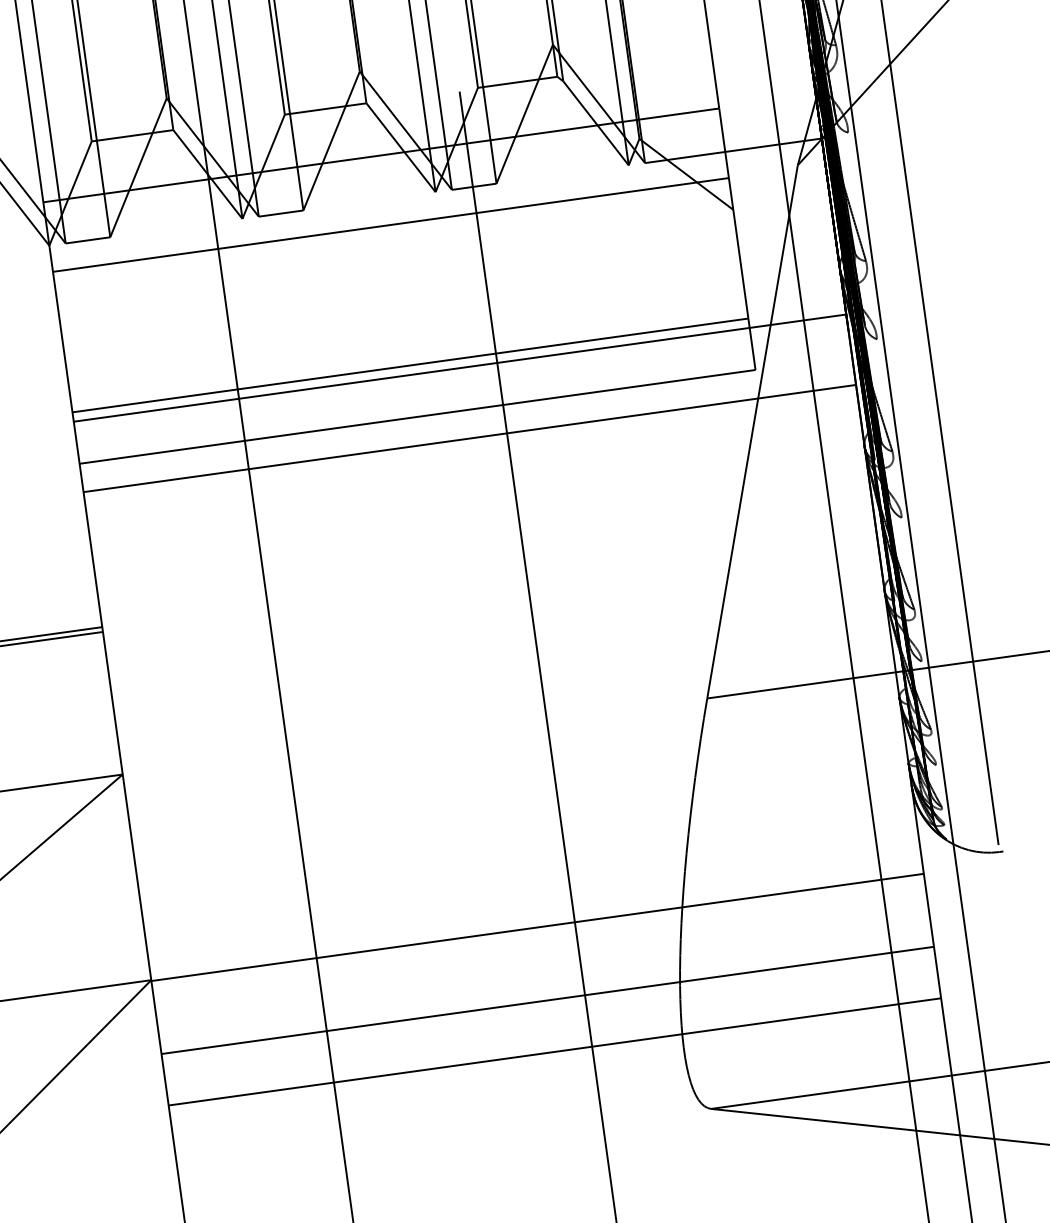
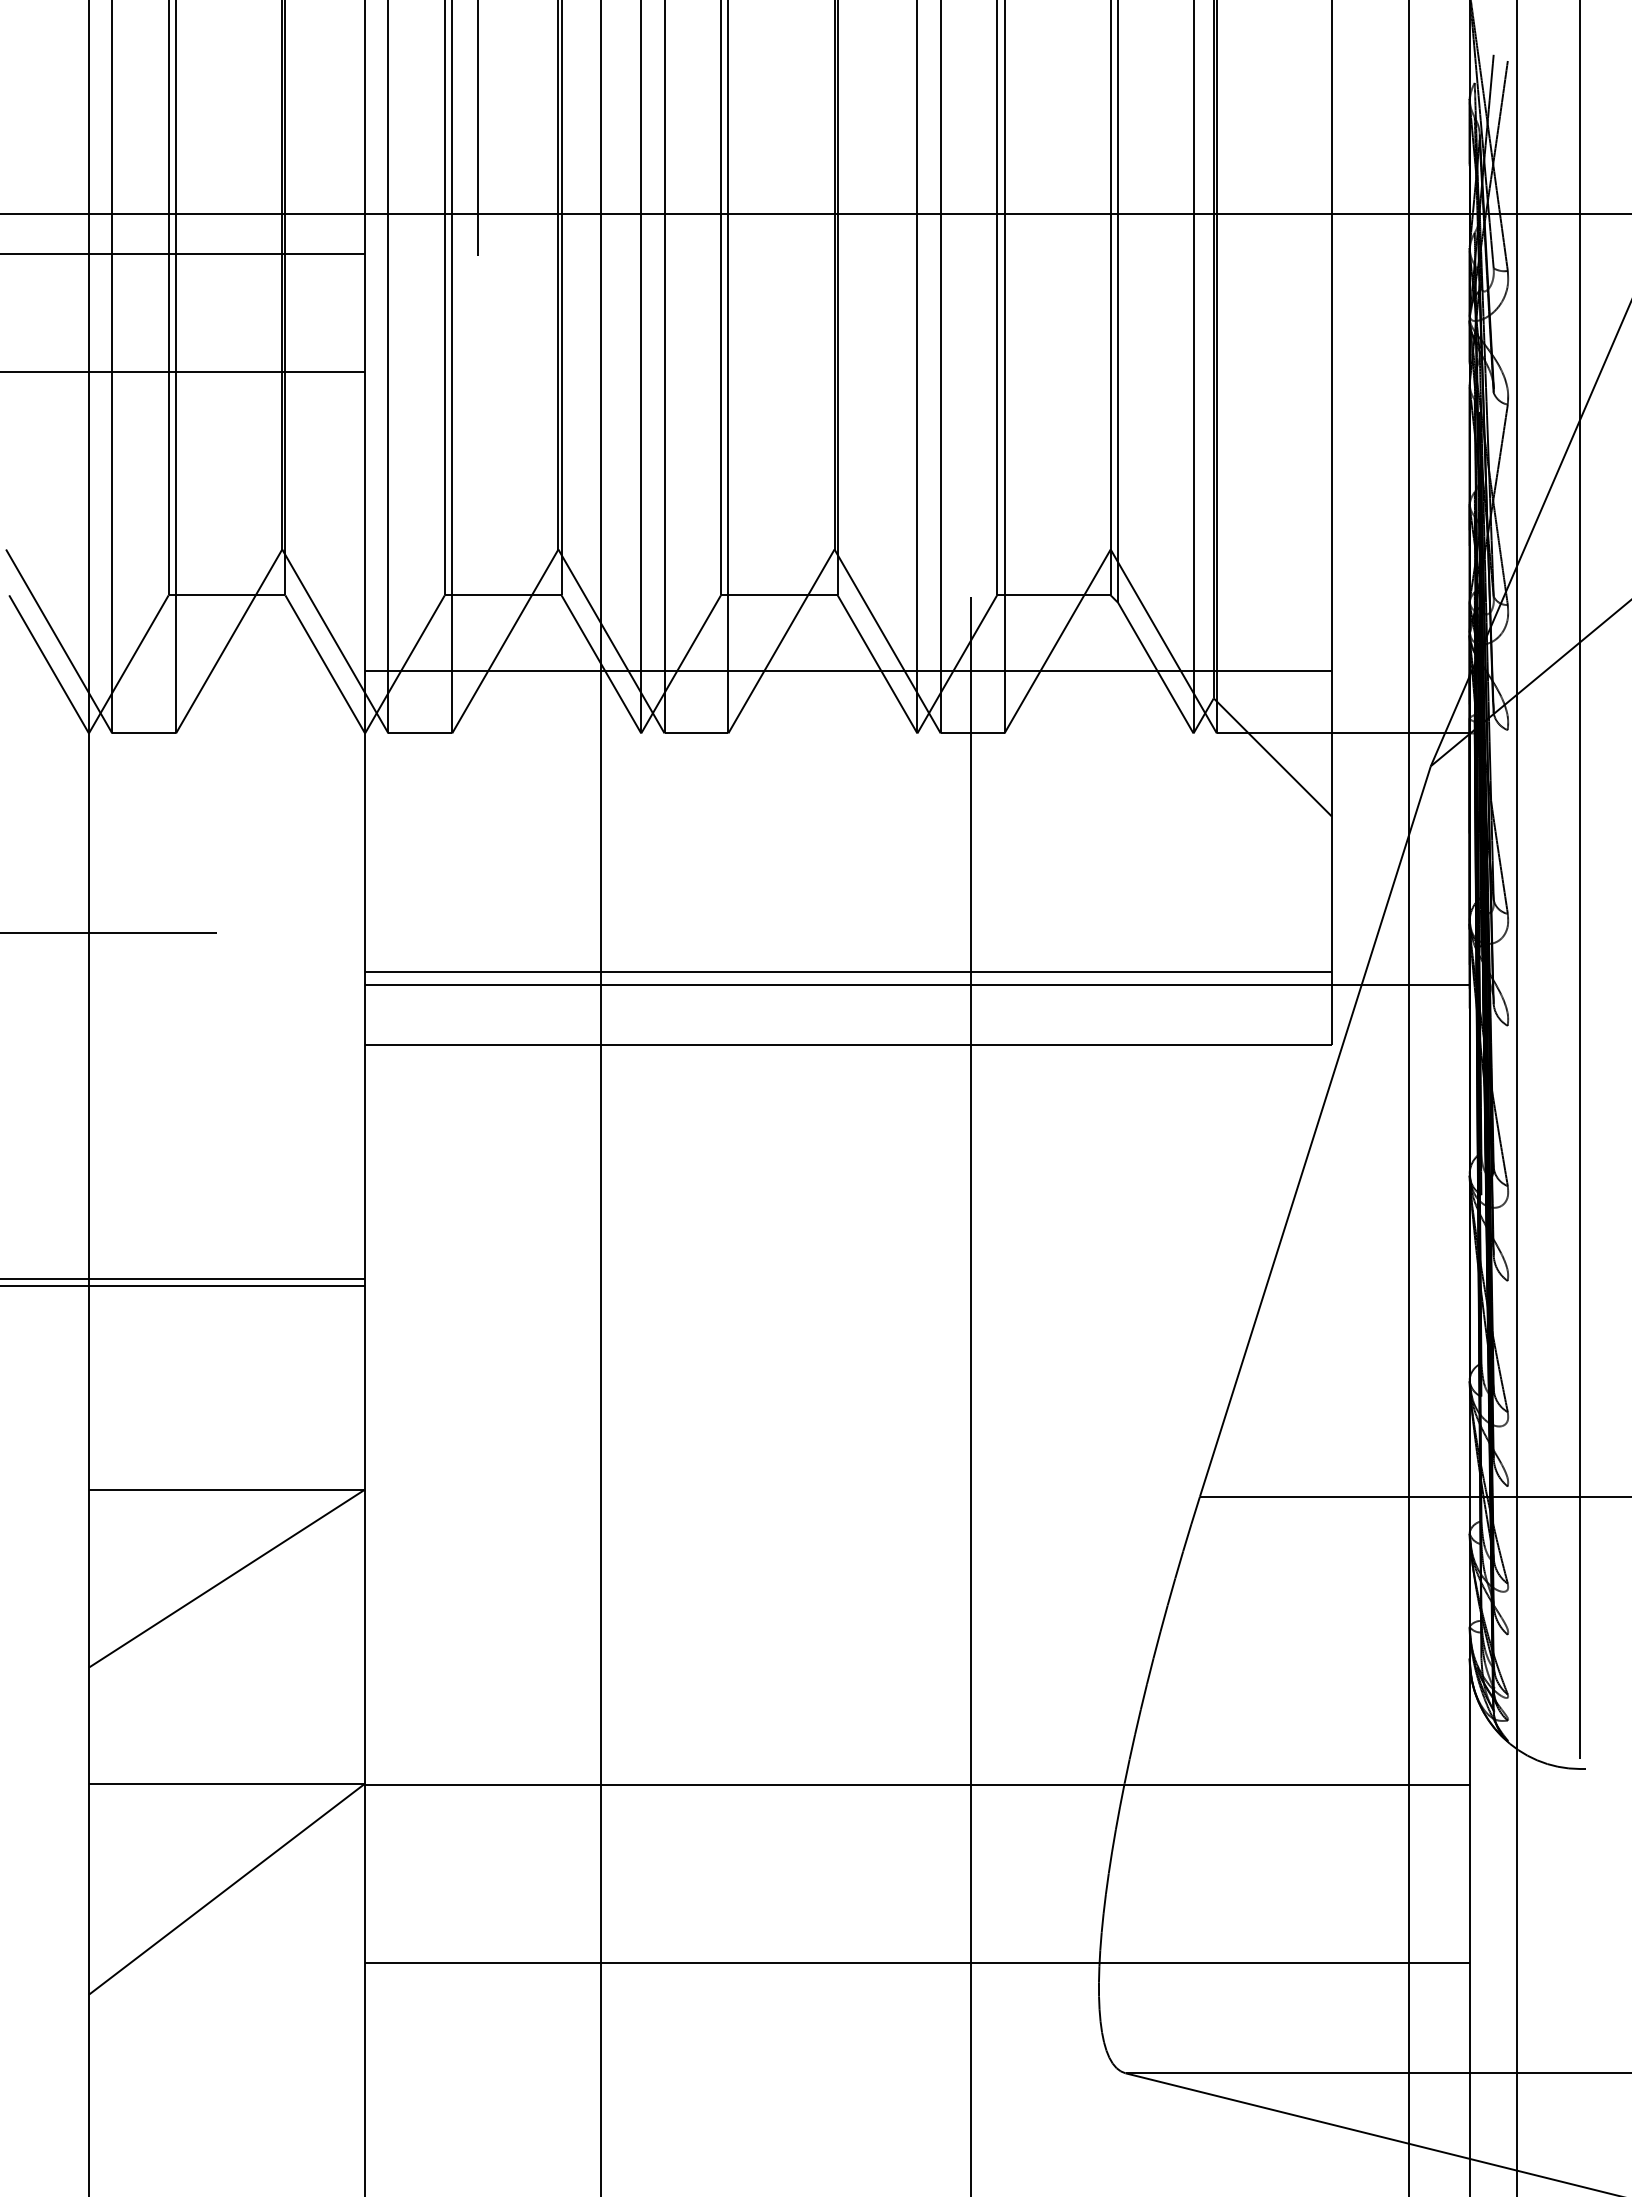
line: (391, 224) -> (848, 770), removed
line: (469, 438) -> (917, 1085), removed
line: (547, 1000) -> (917, 1889), removed

